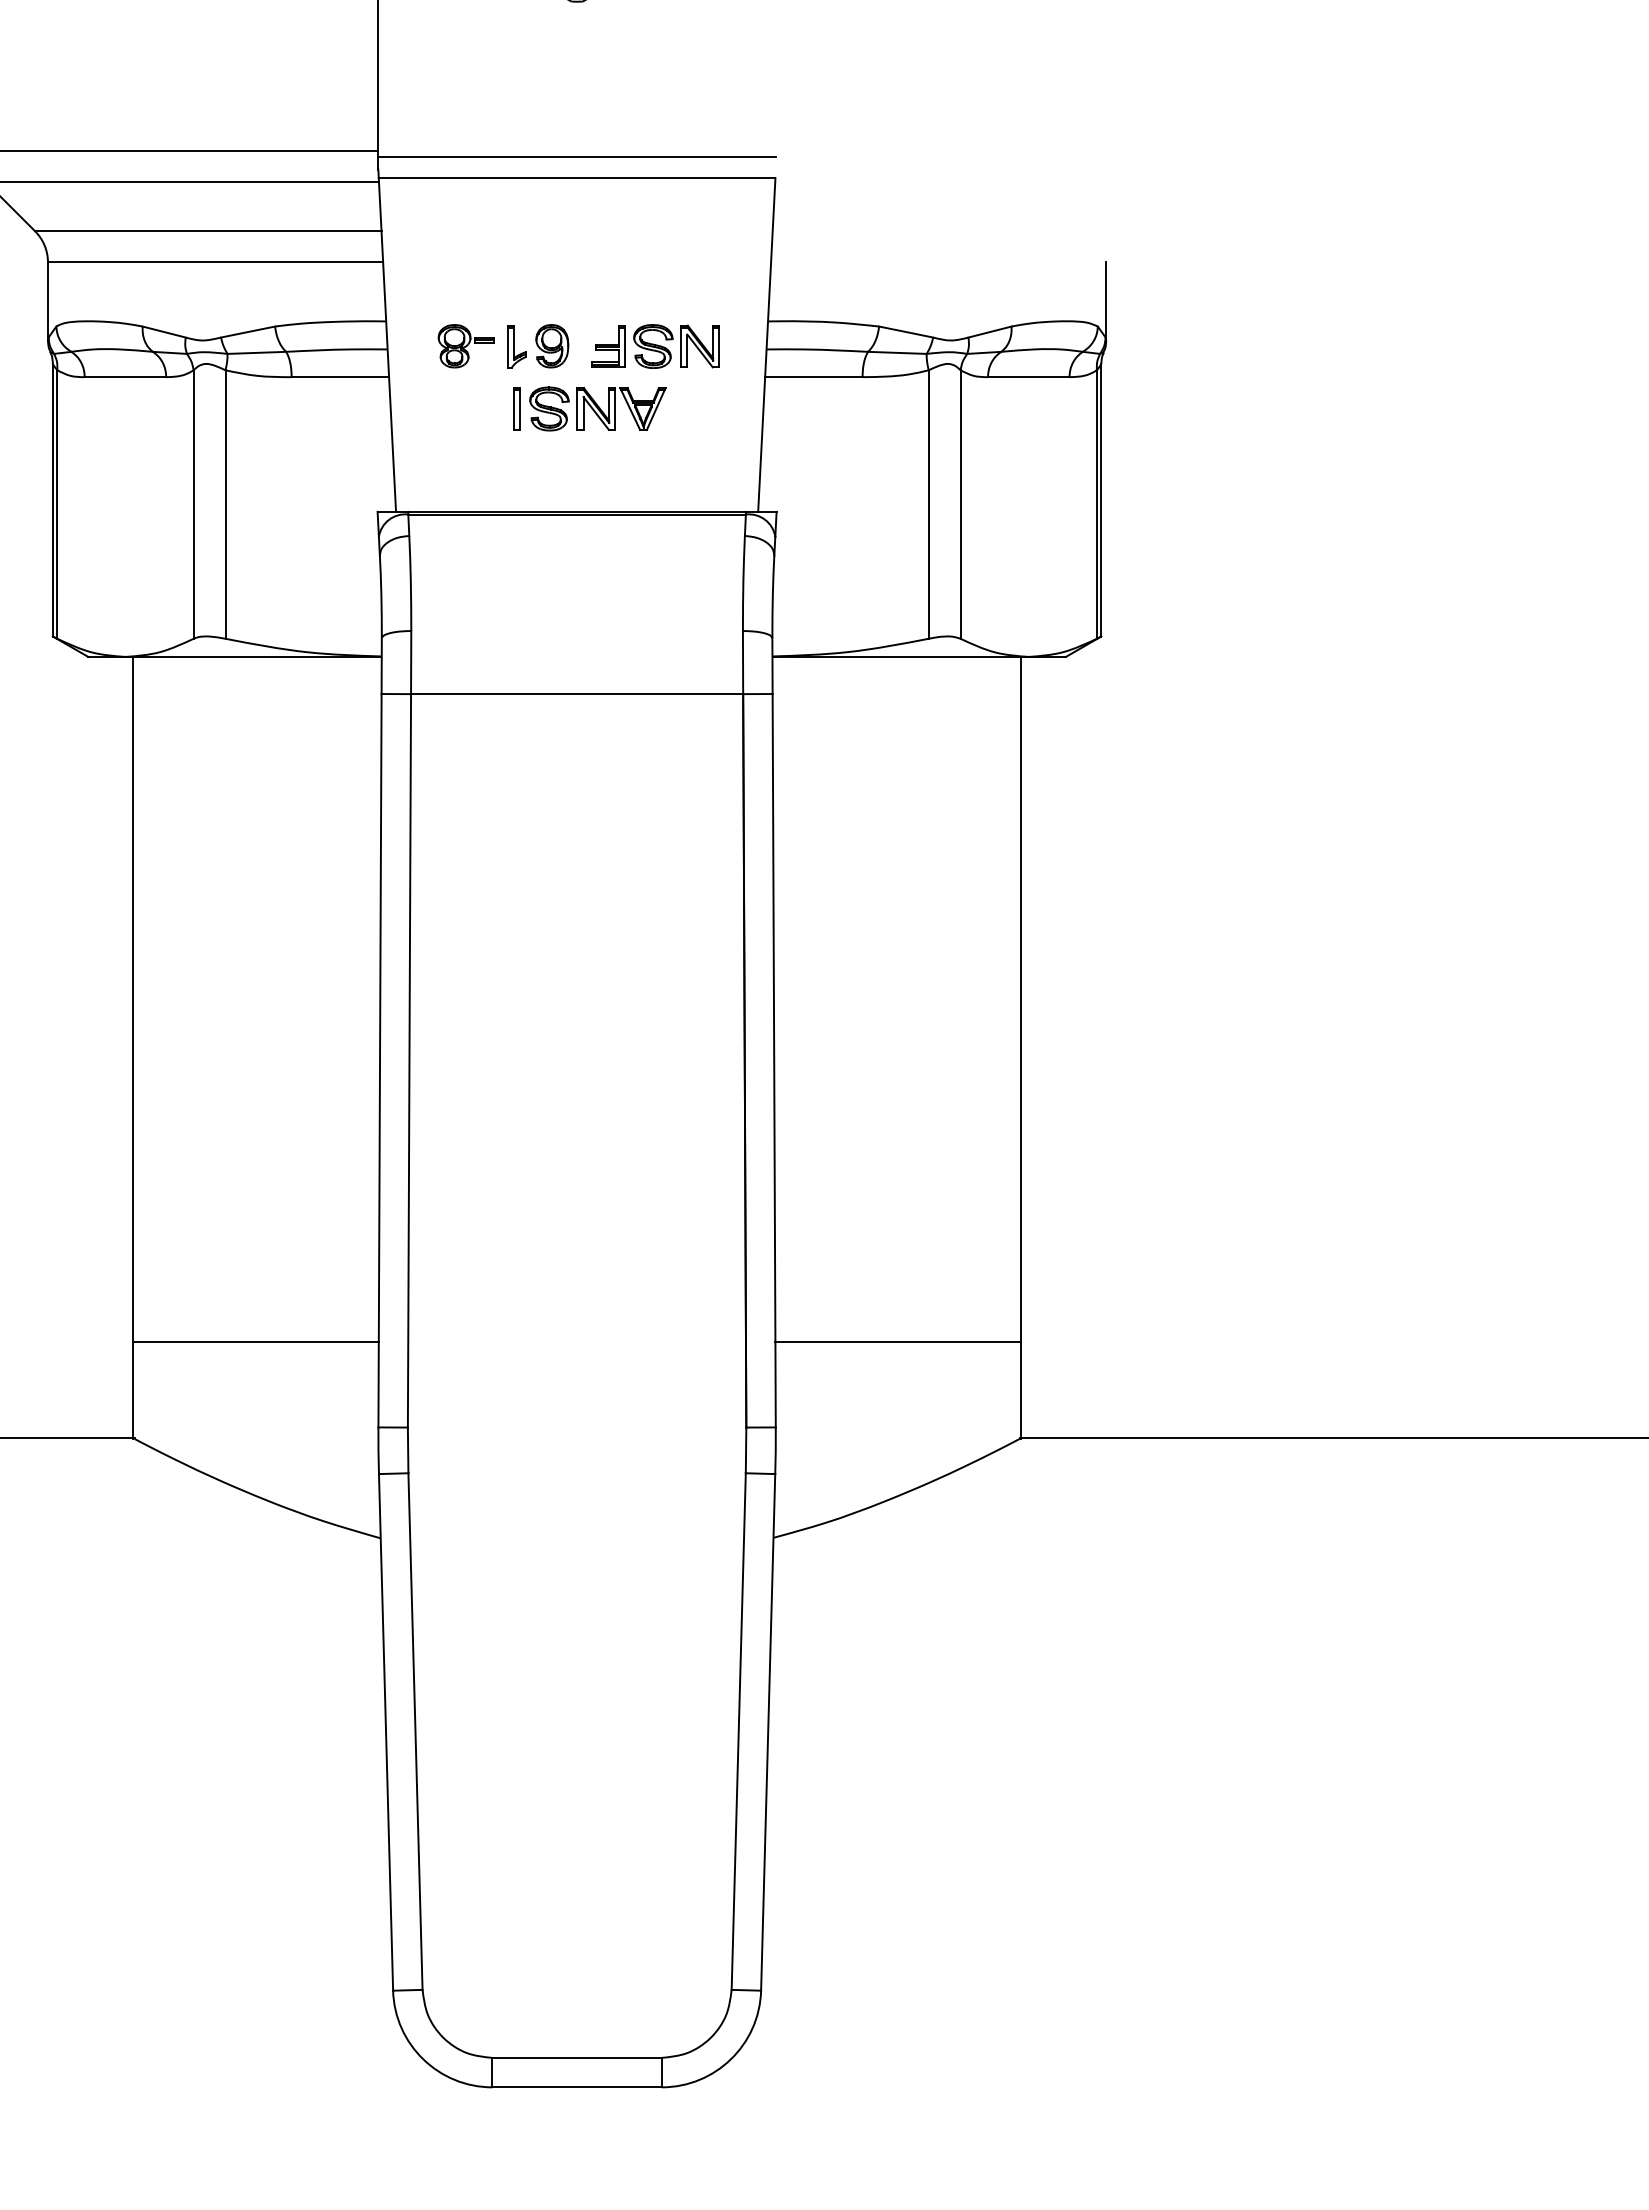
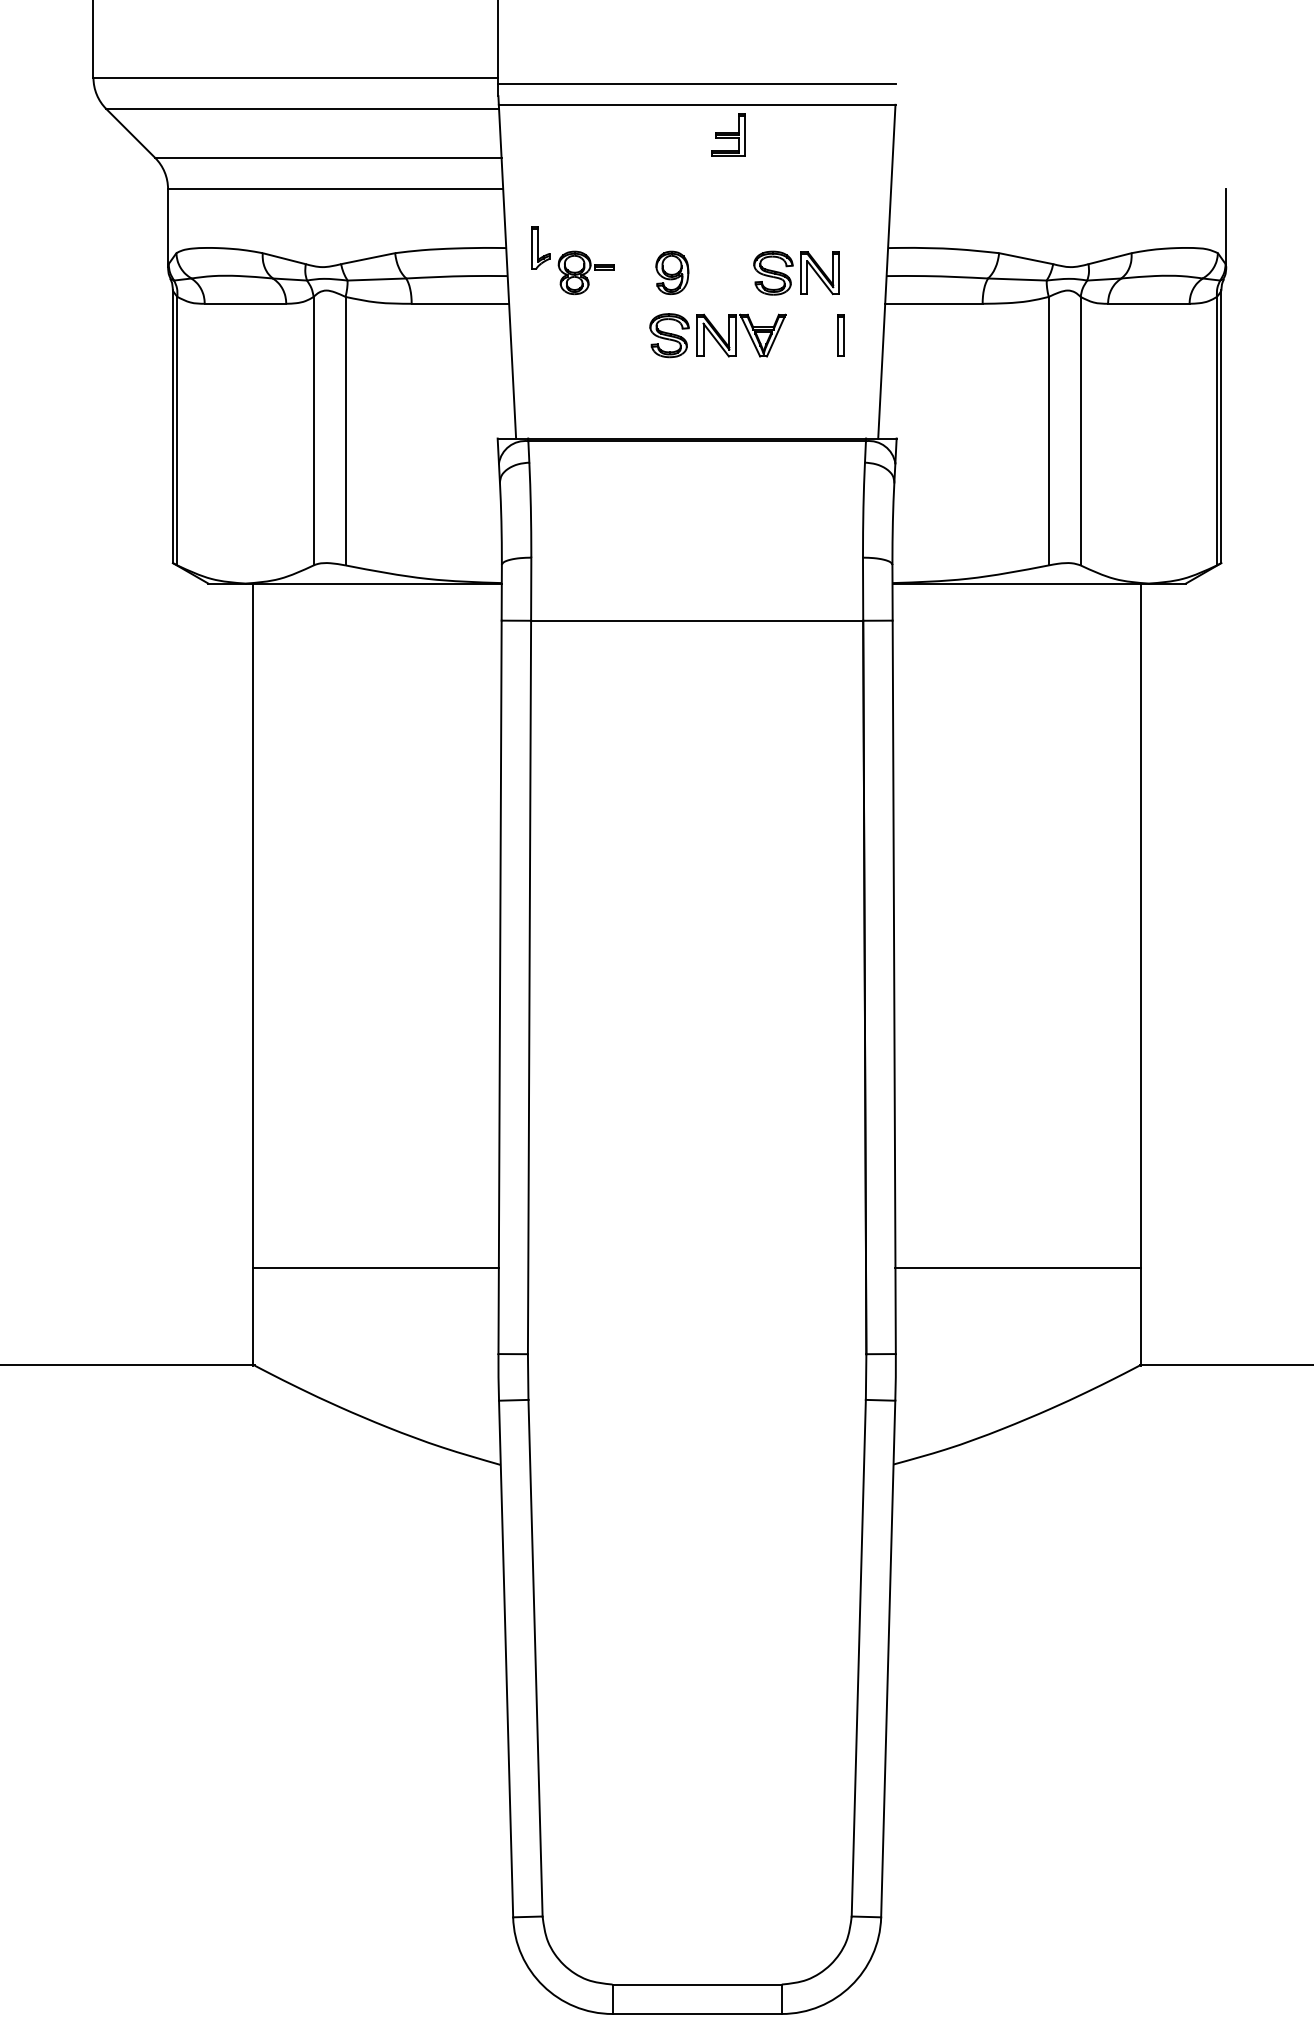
part: (516, 346) -> (540, 248), moved
part: (608, 346) -> (728, 135), moved
part: (516, 408) -> (840, 335), moved

